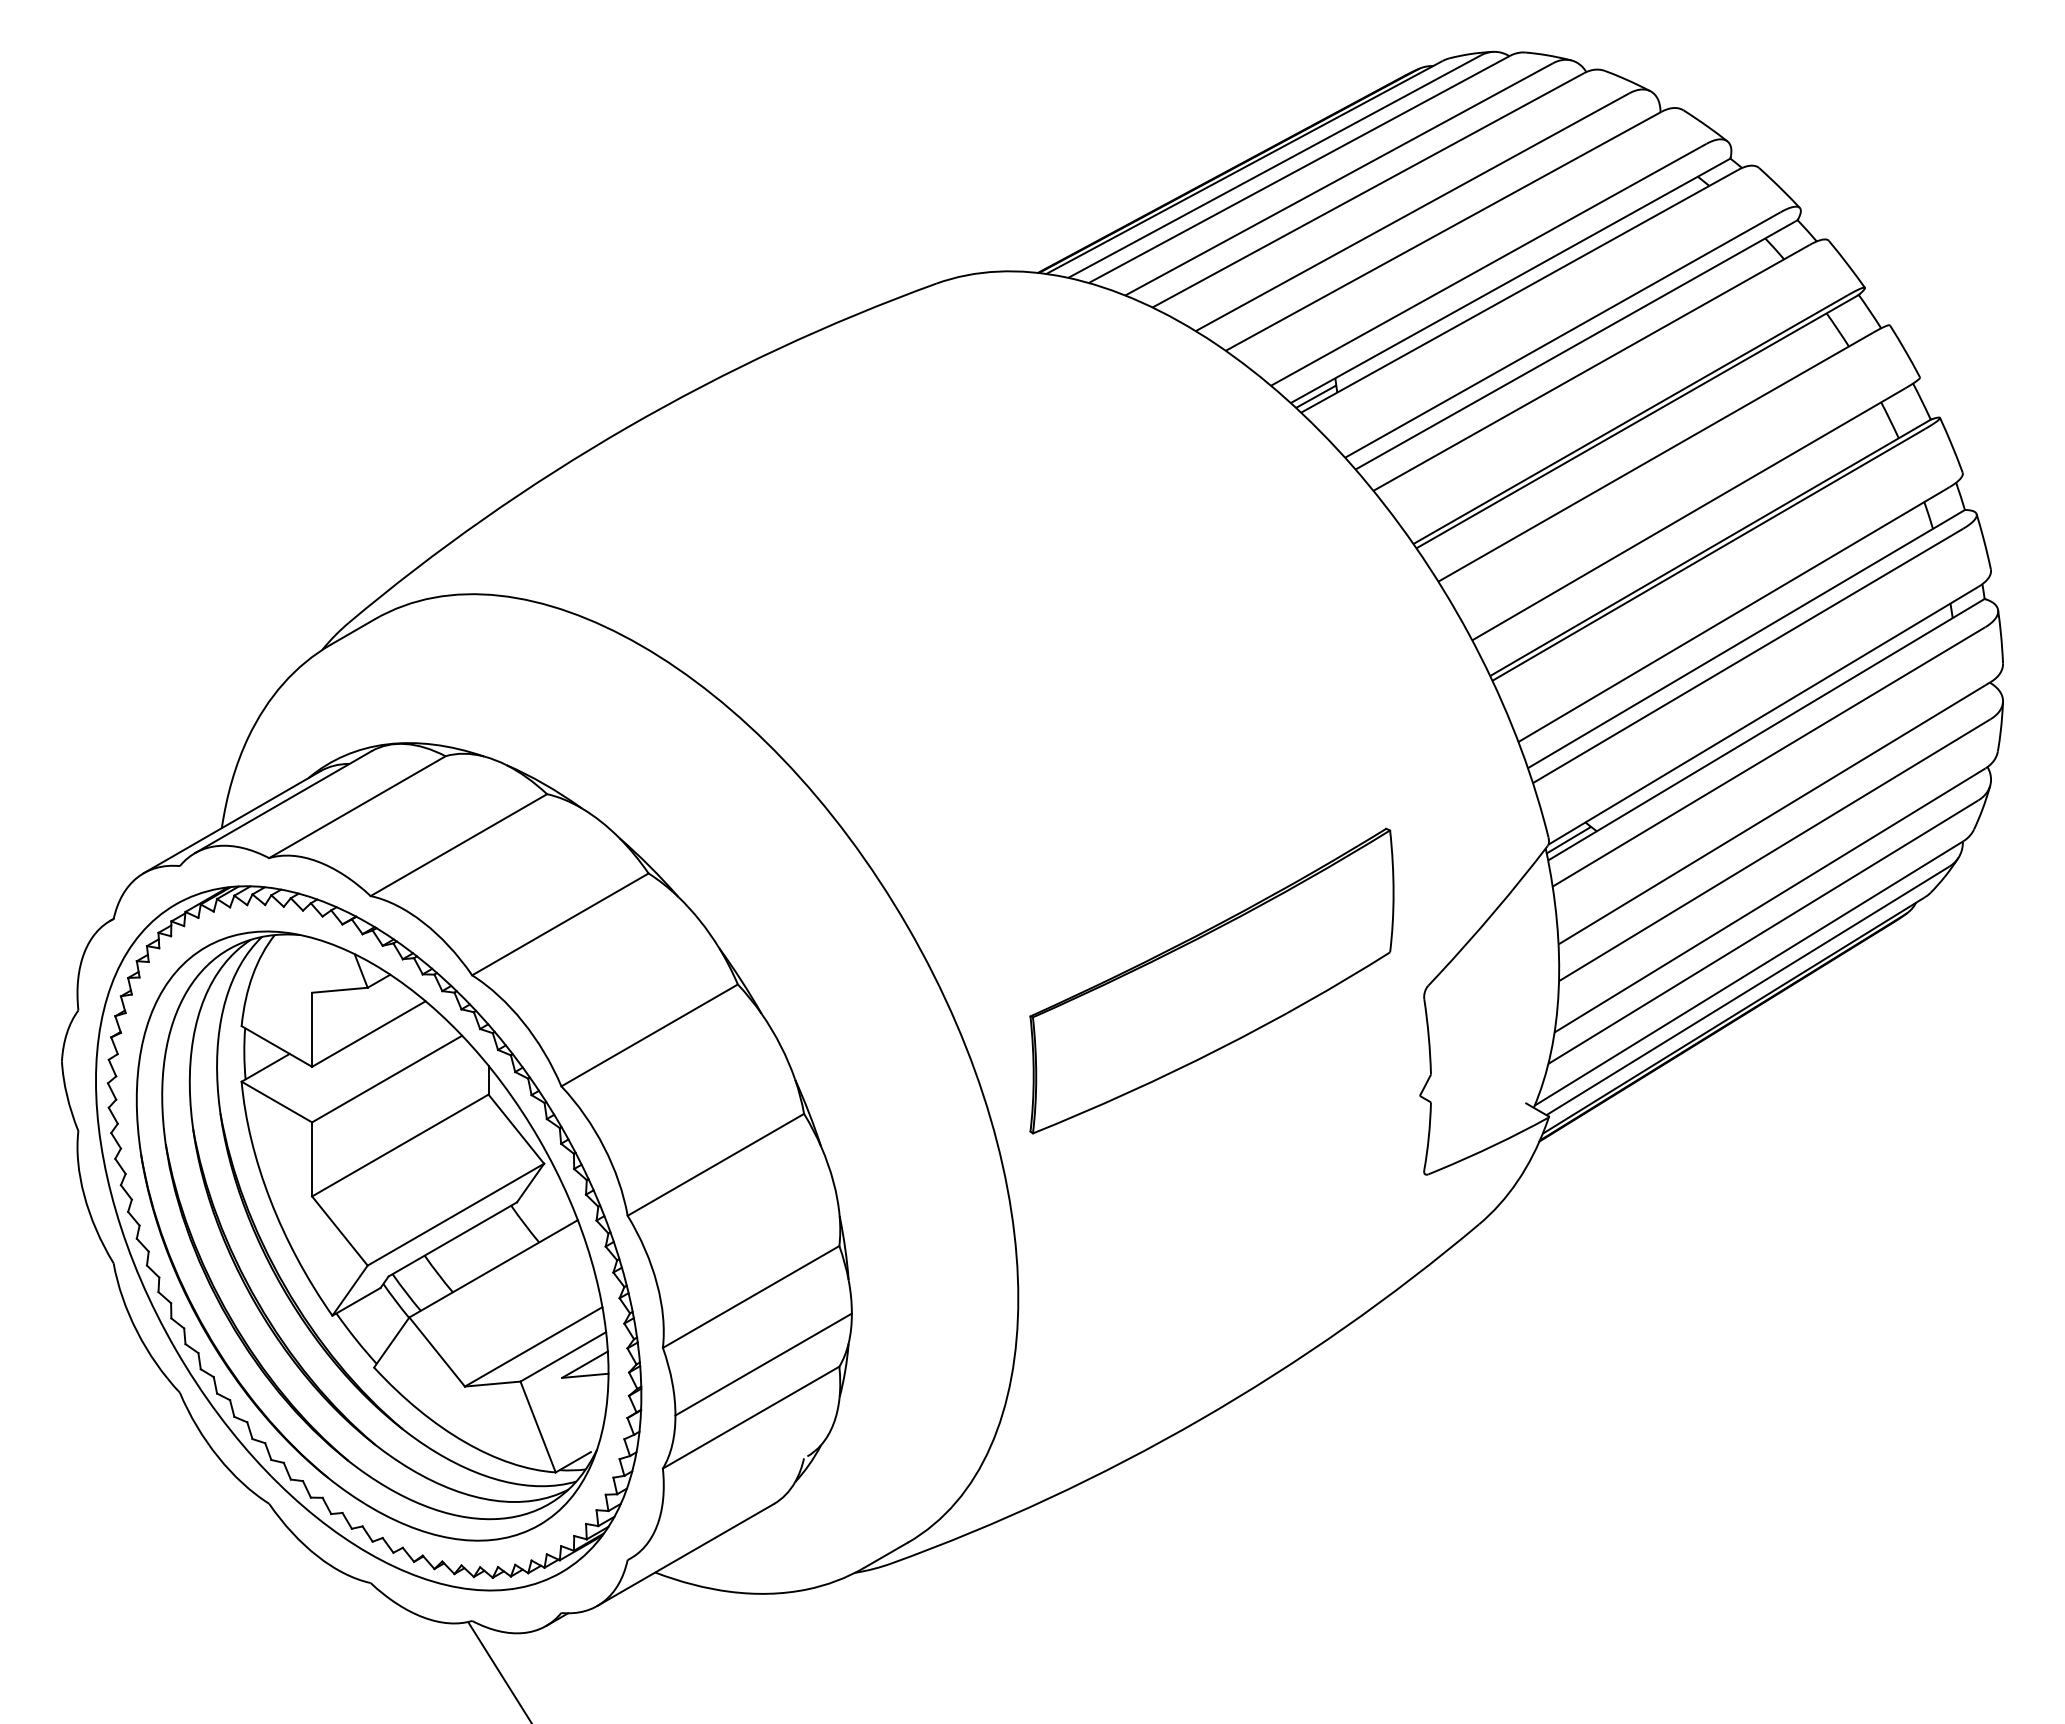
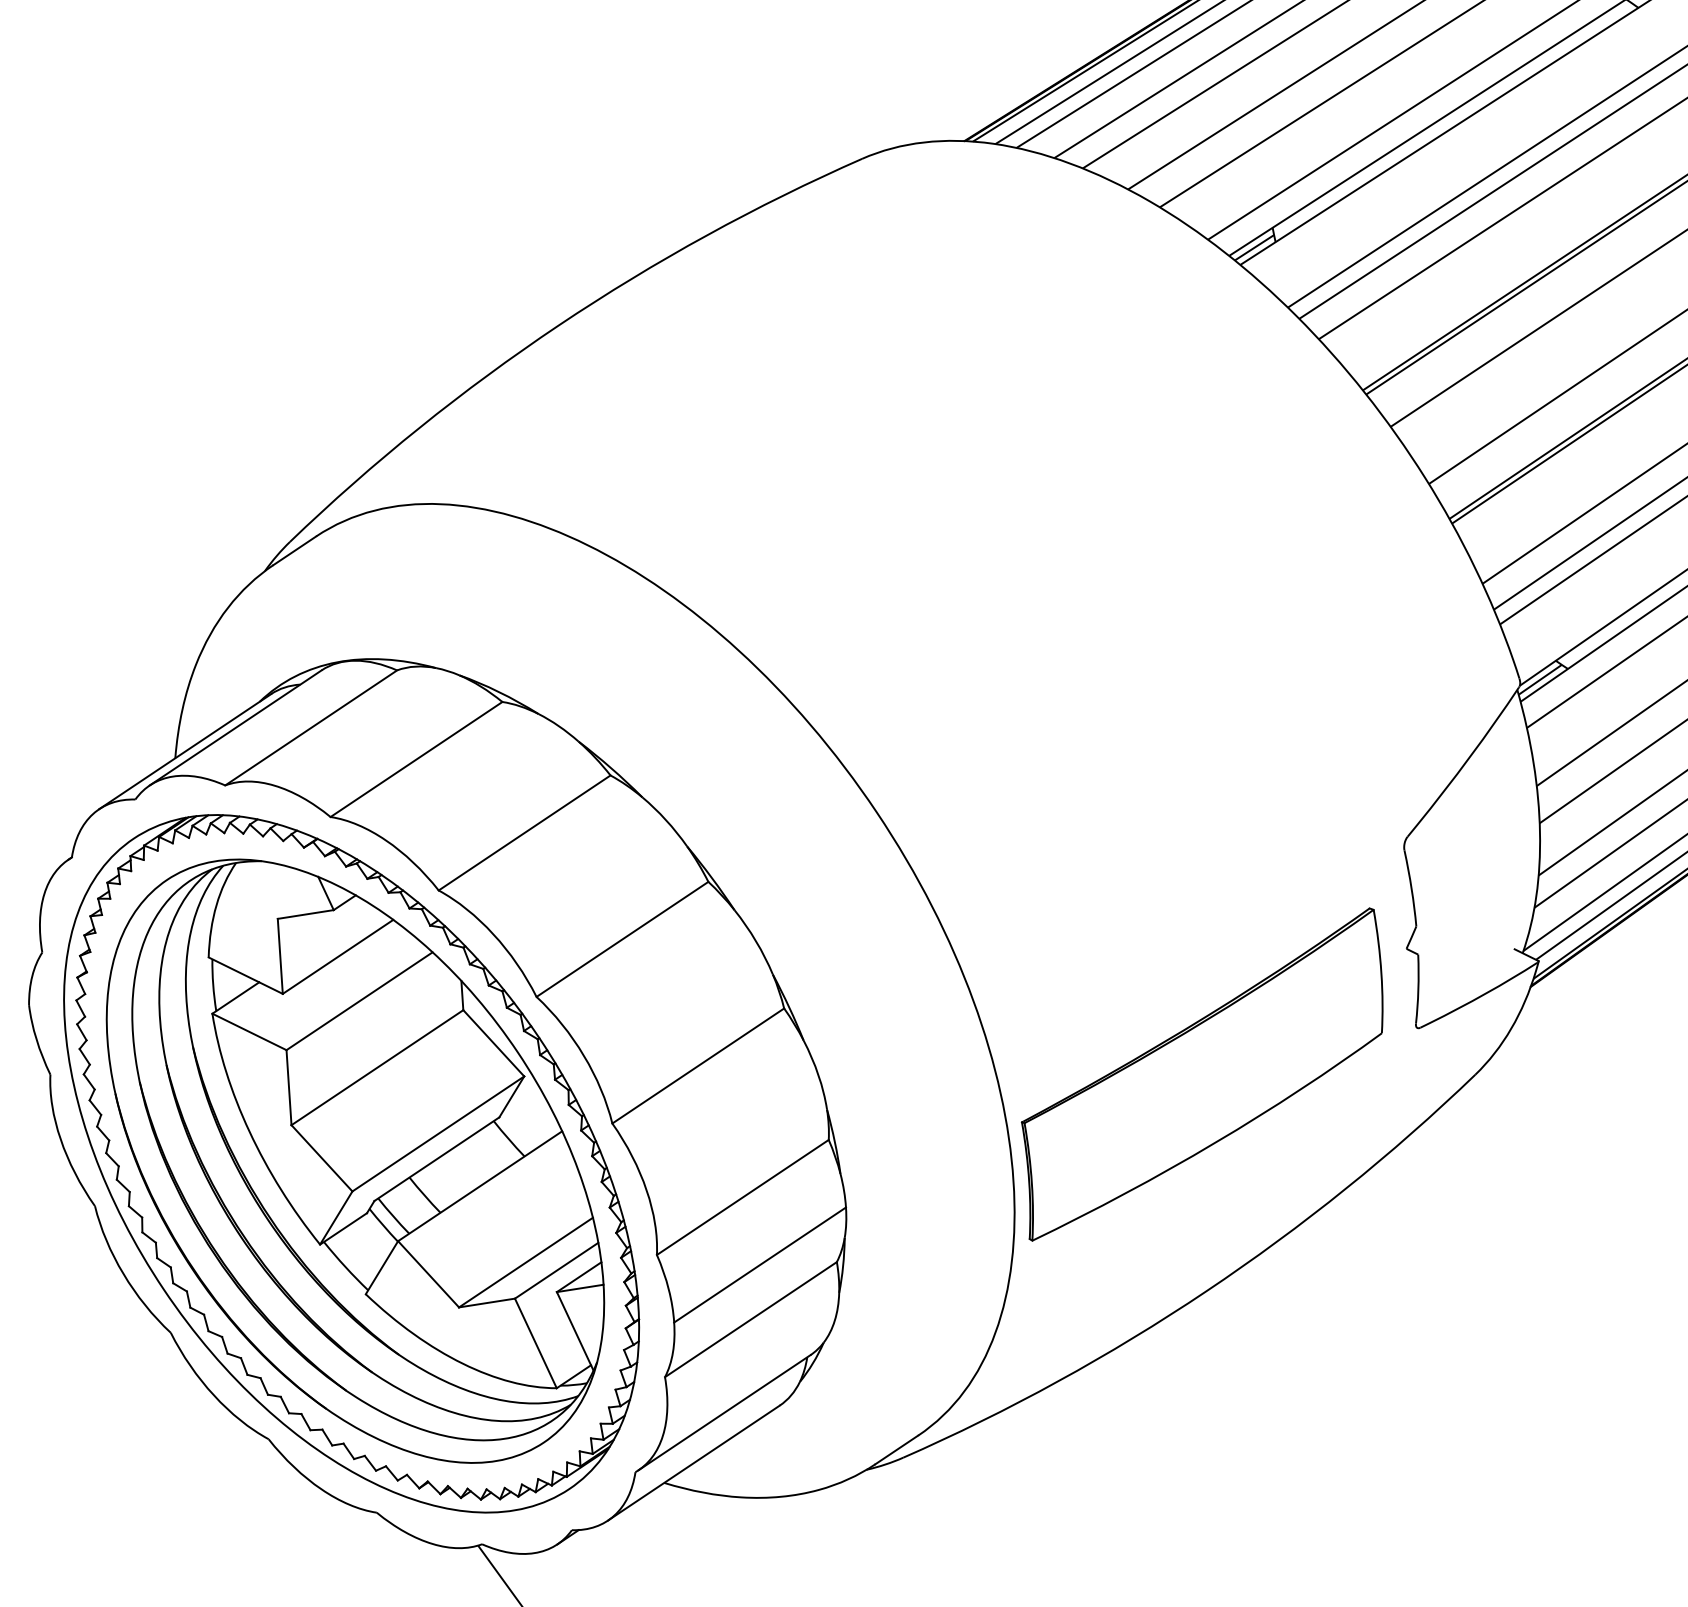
part: (1211, 980) -> (1202, 1073), moved
line: (577, 1417) -> (575, 1331), added
line: (718, 1507) -> (723, 1412), added

